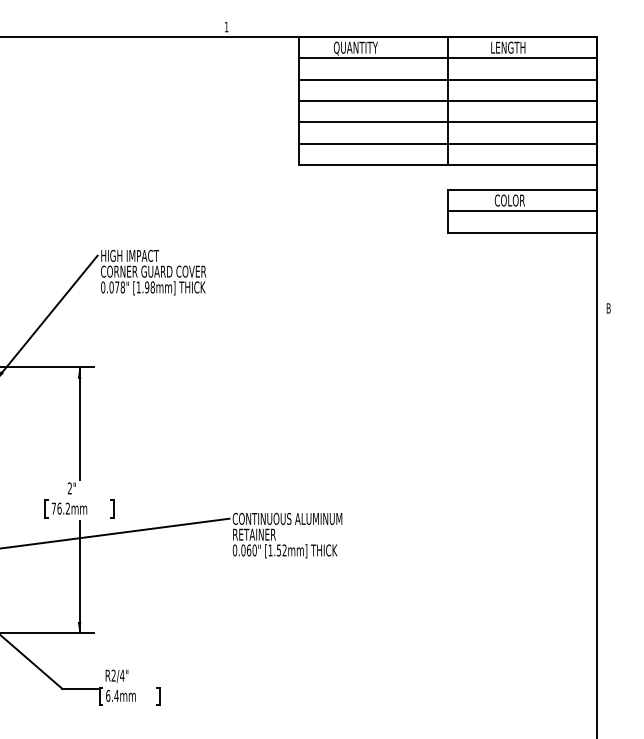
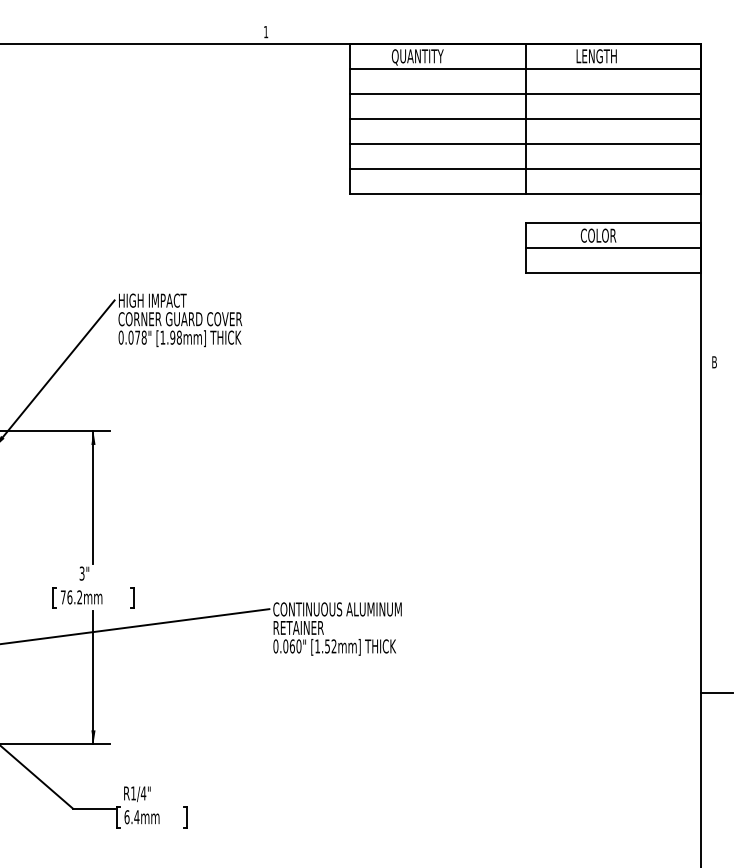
text: (69, 488) -> (81, 573), 2" -> 3"
line: (610, 590) -> (716, 693), added
text: (113, 675) -> (133, 793), R2/4" -> R1/4"

